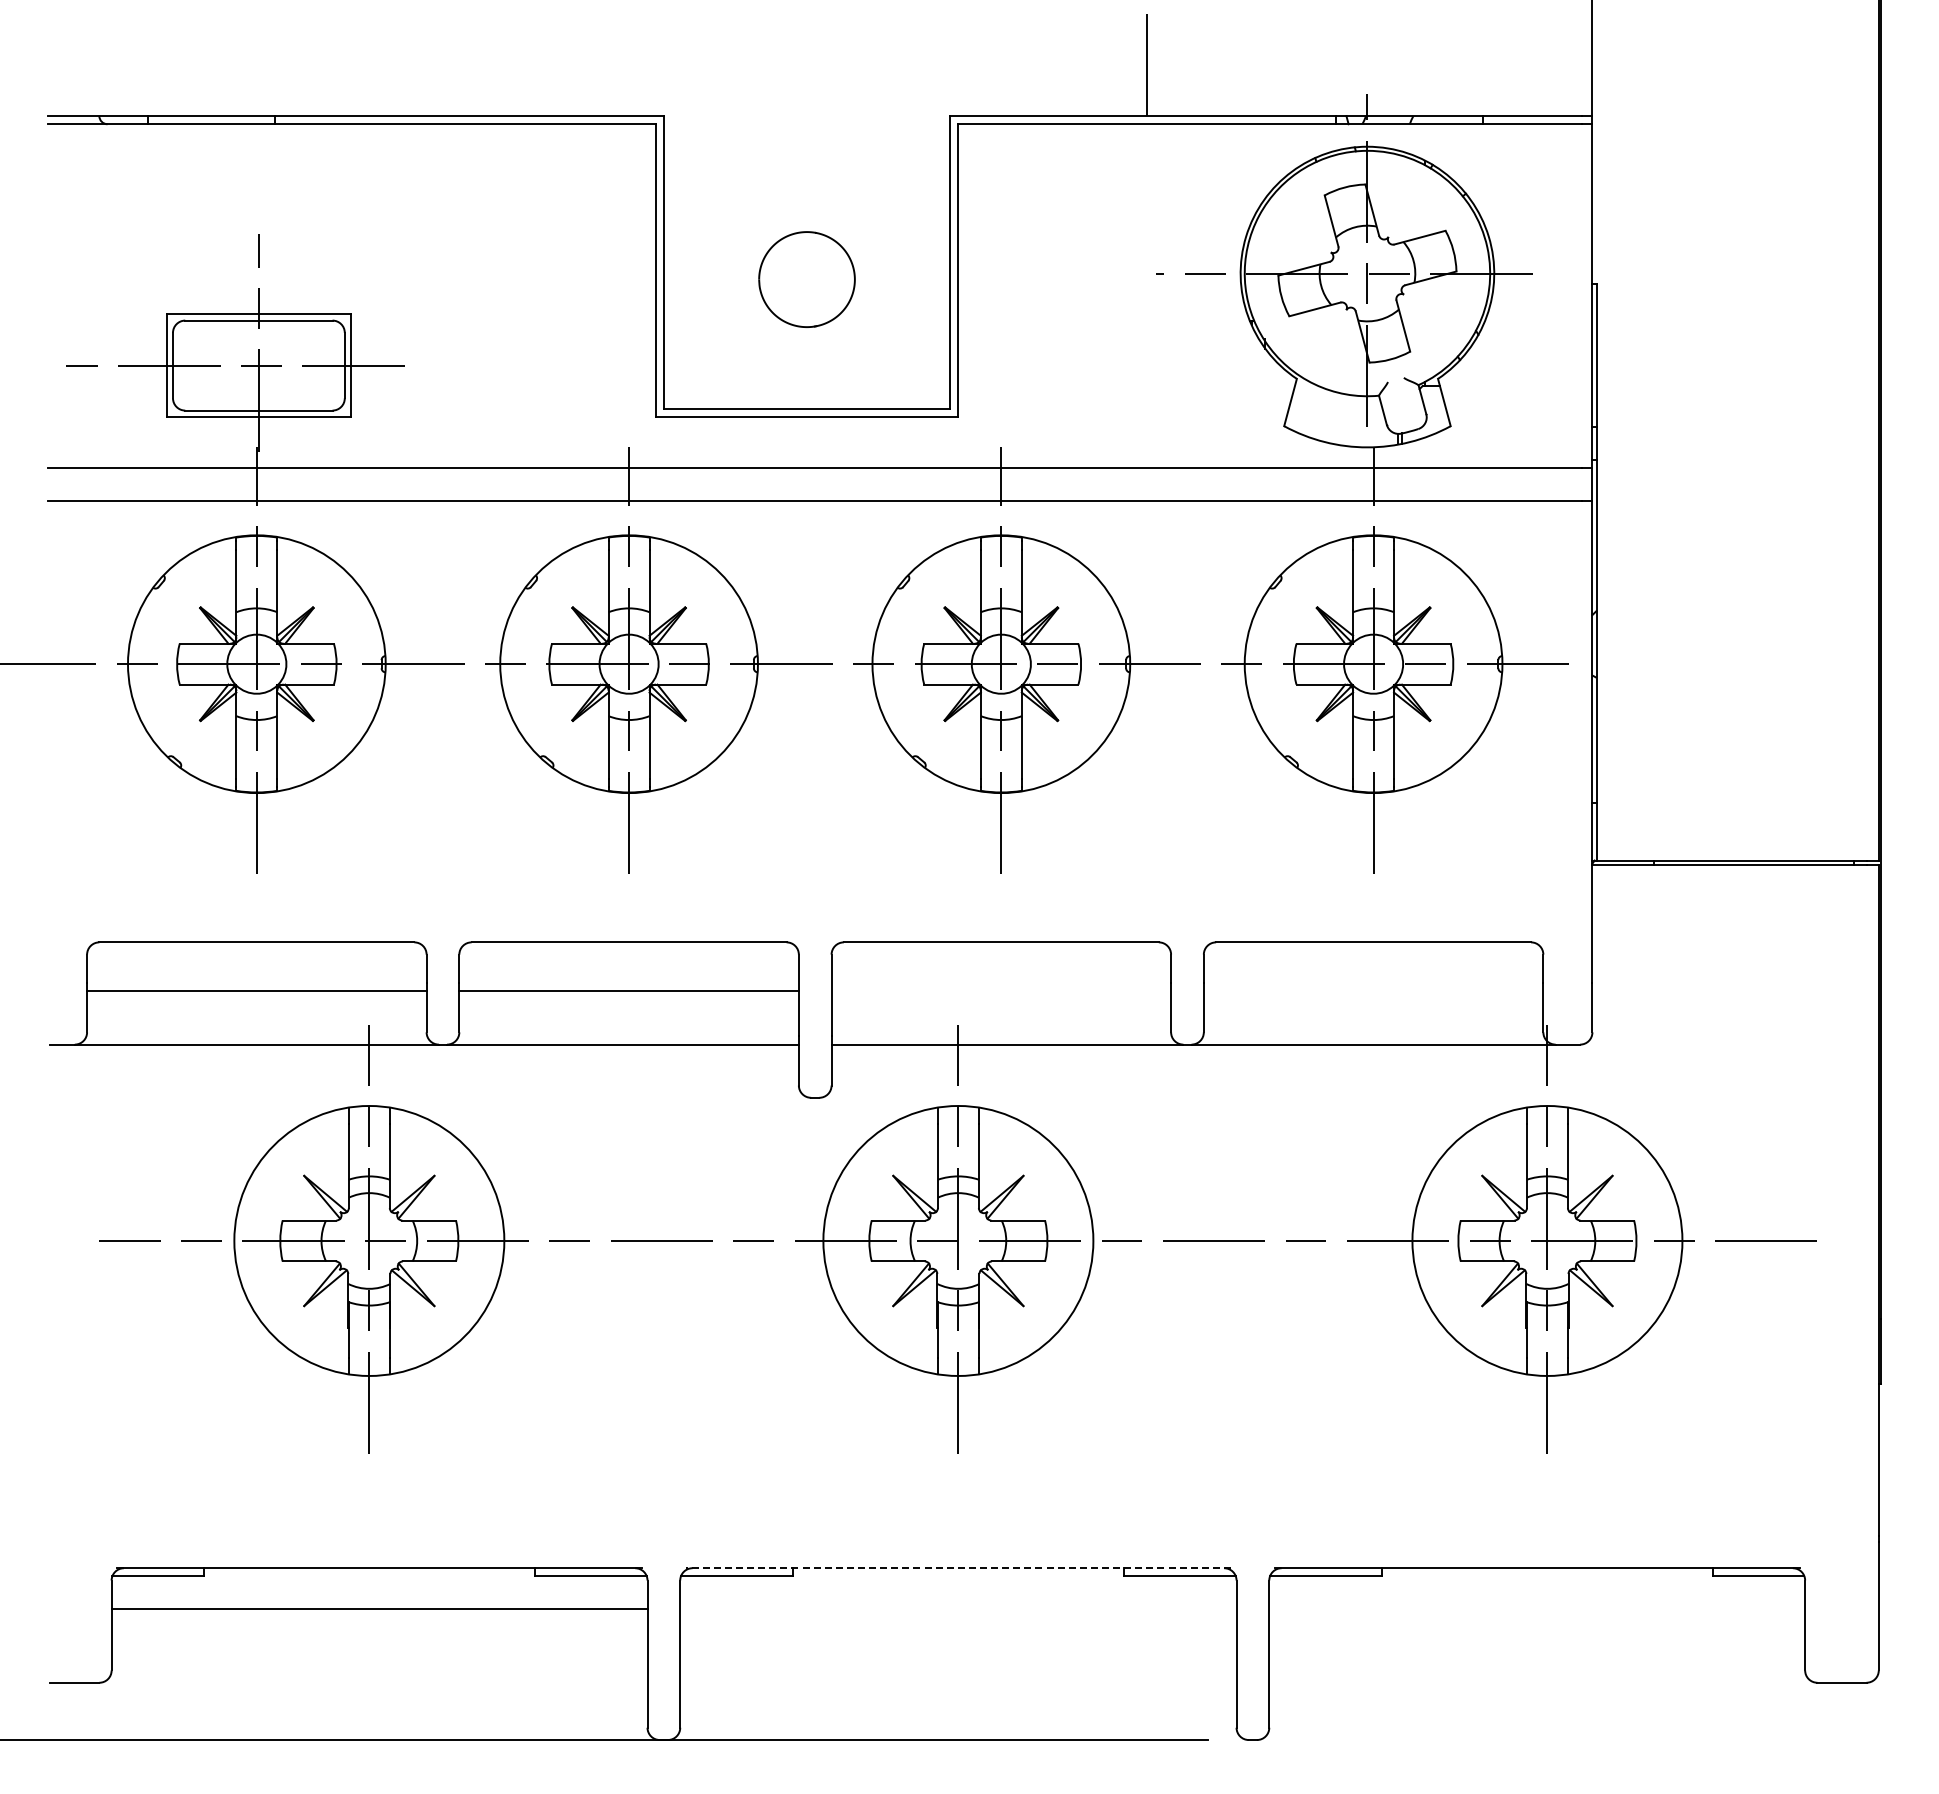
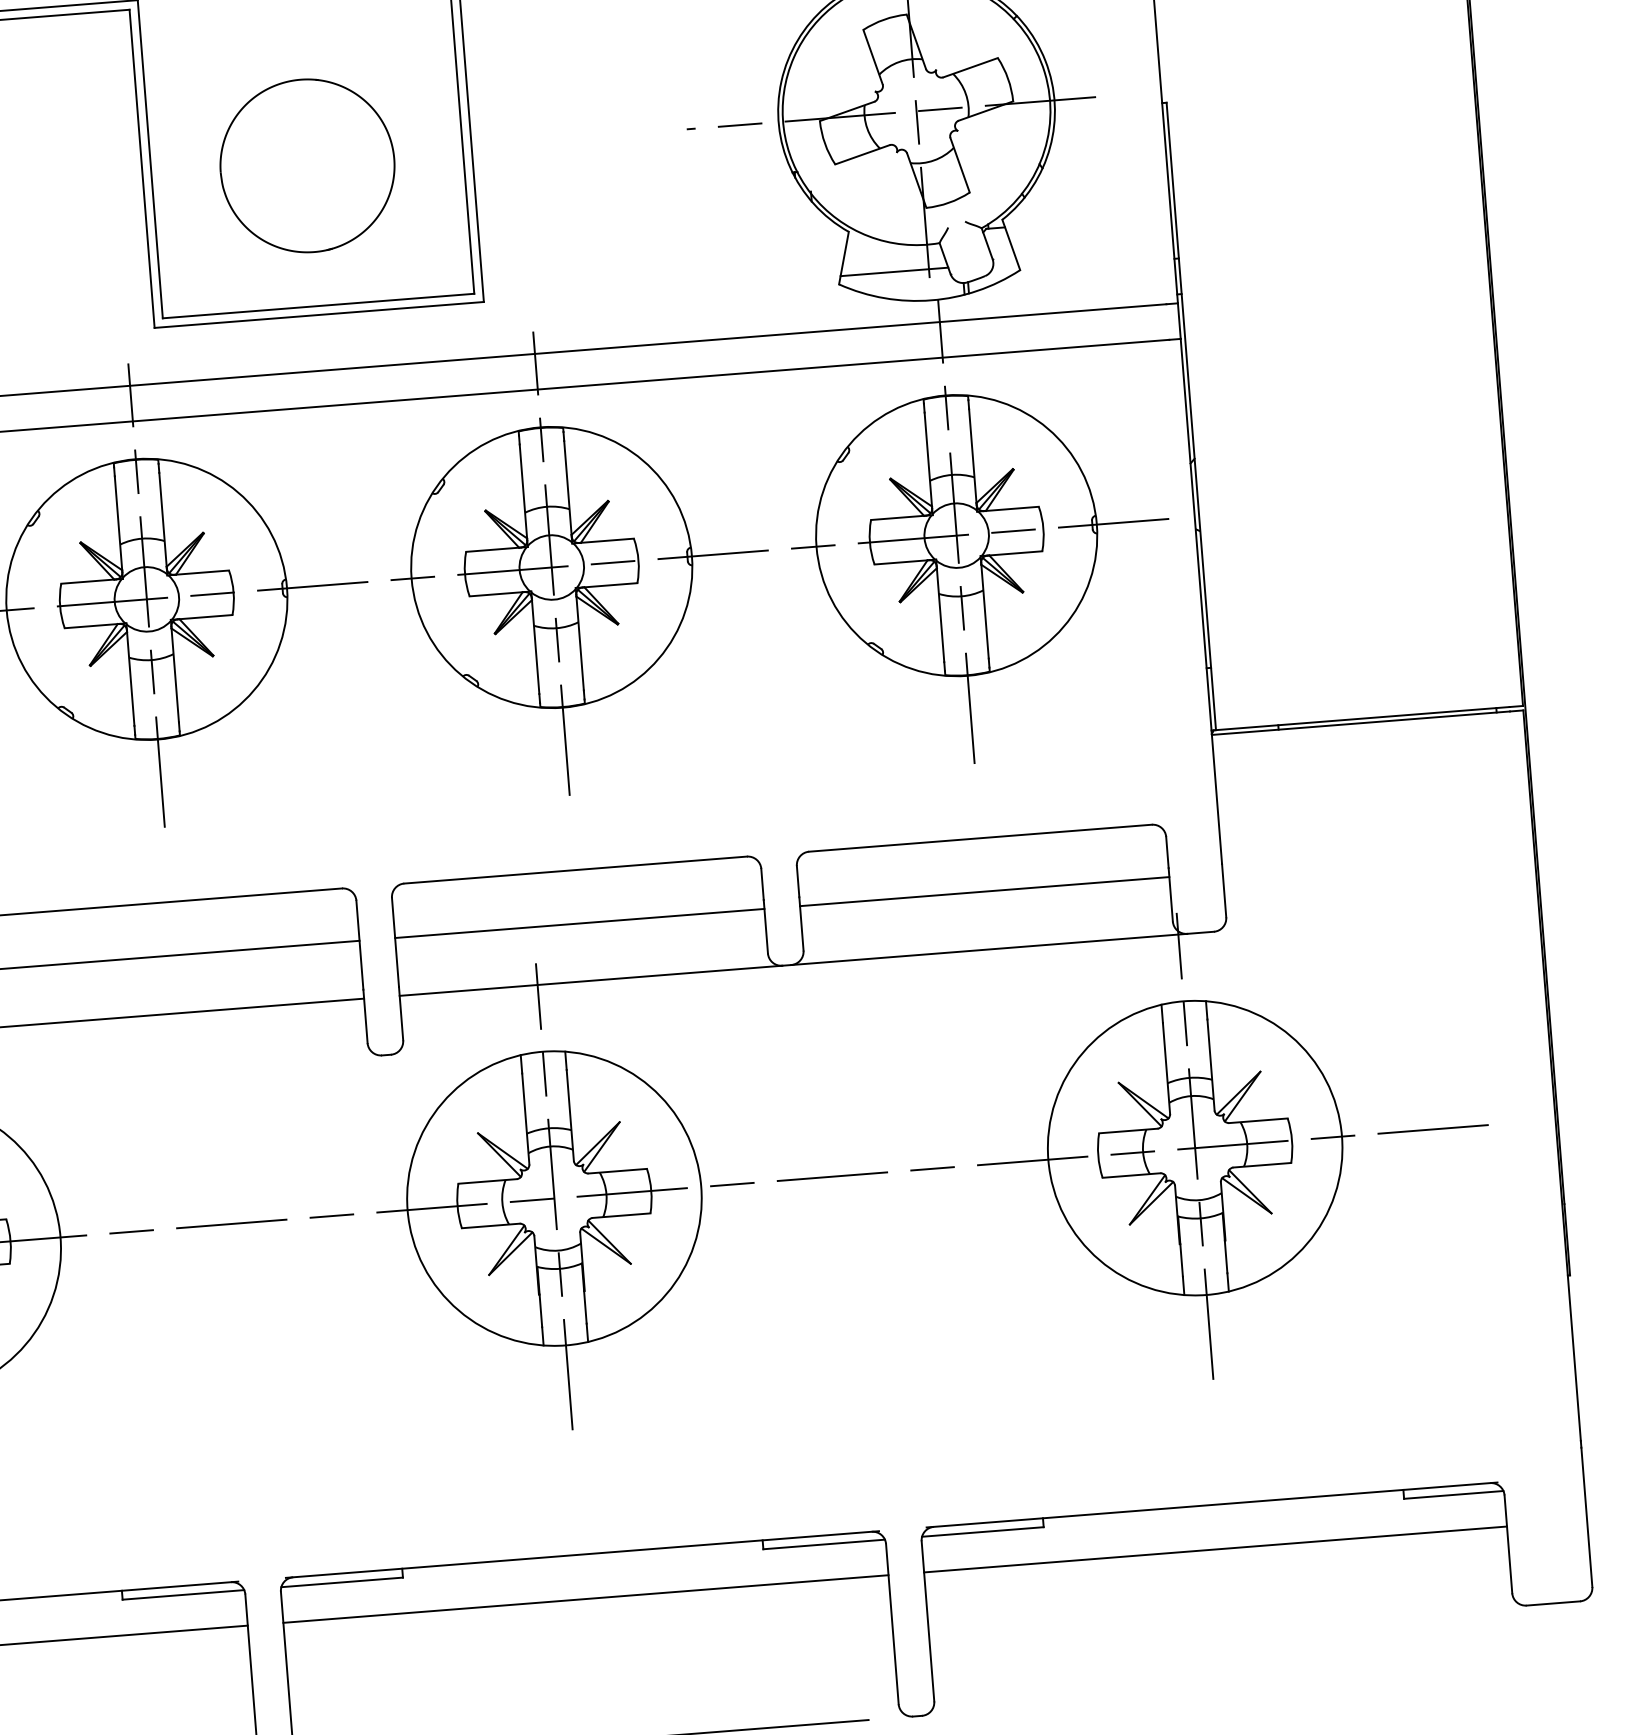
part: (806, 279) -> (306, 165), size x1.67
line: (1335, 418) -> (894, 271), added
line: (1001, 991) -> (579, 923), added
line: (1373, 991) -> (984, 891), added
line: (958, 1568) -> (582, 1554), dashed -> solid
line: (958, 1609) -> (586, 1599), added
line: (1537, 1609) -> (1215, 1549), added

